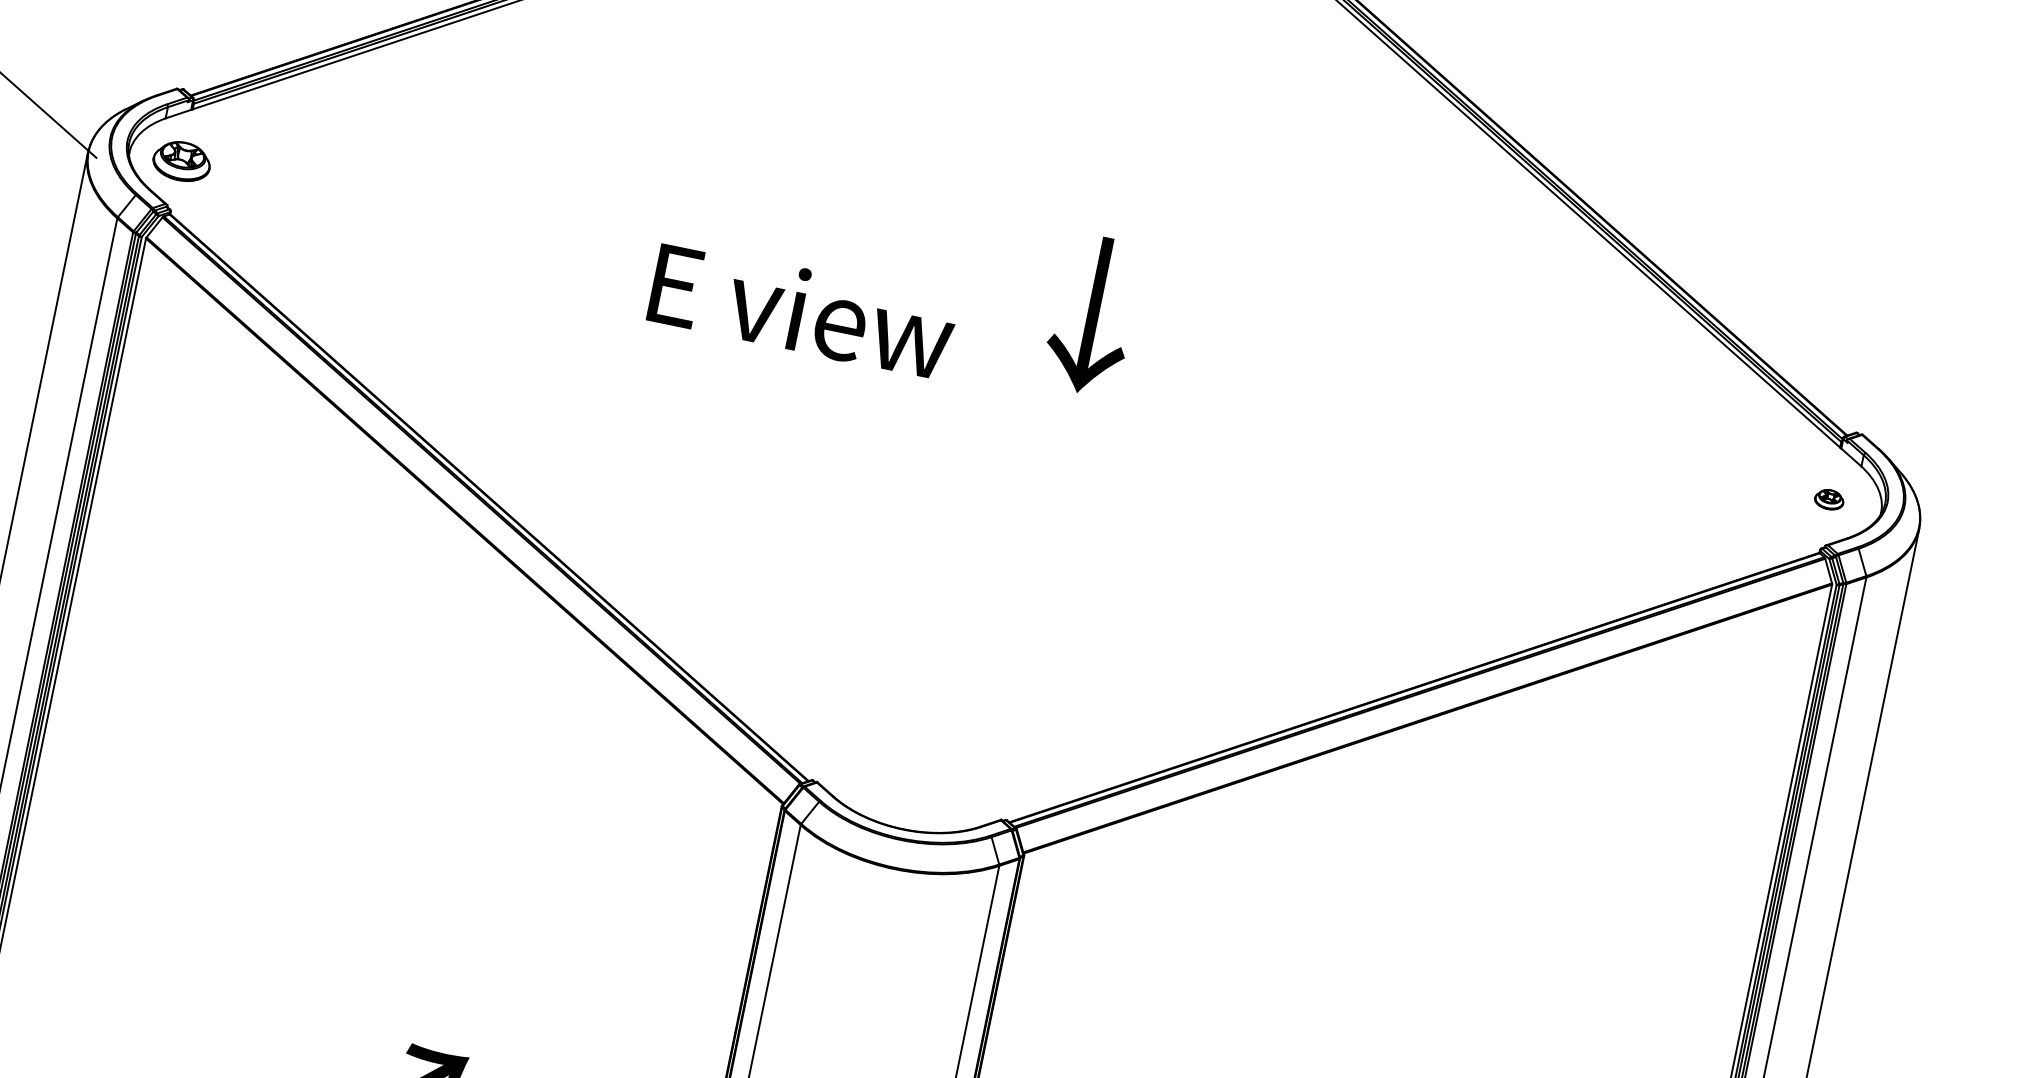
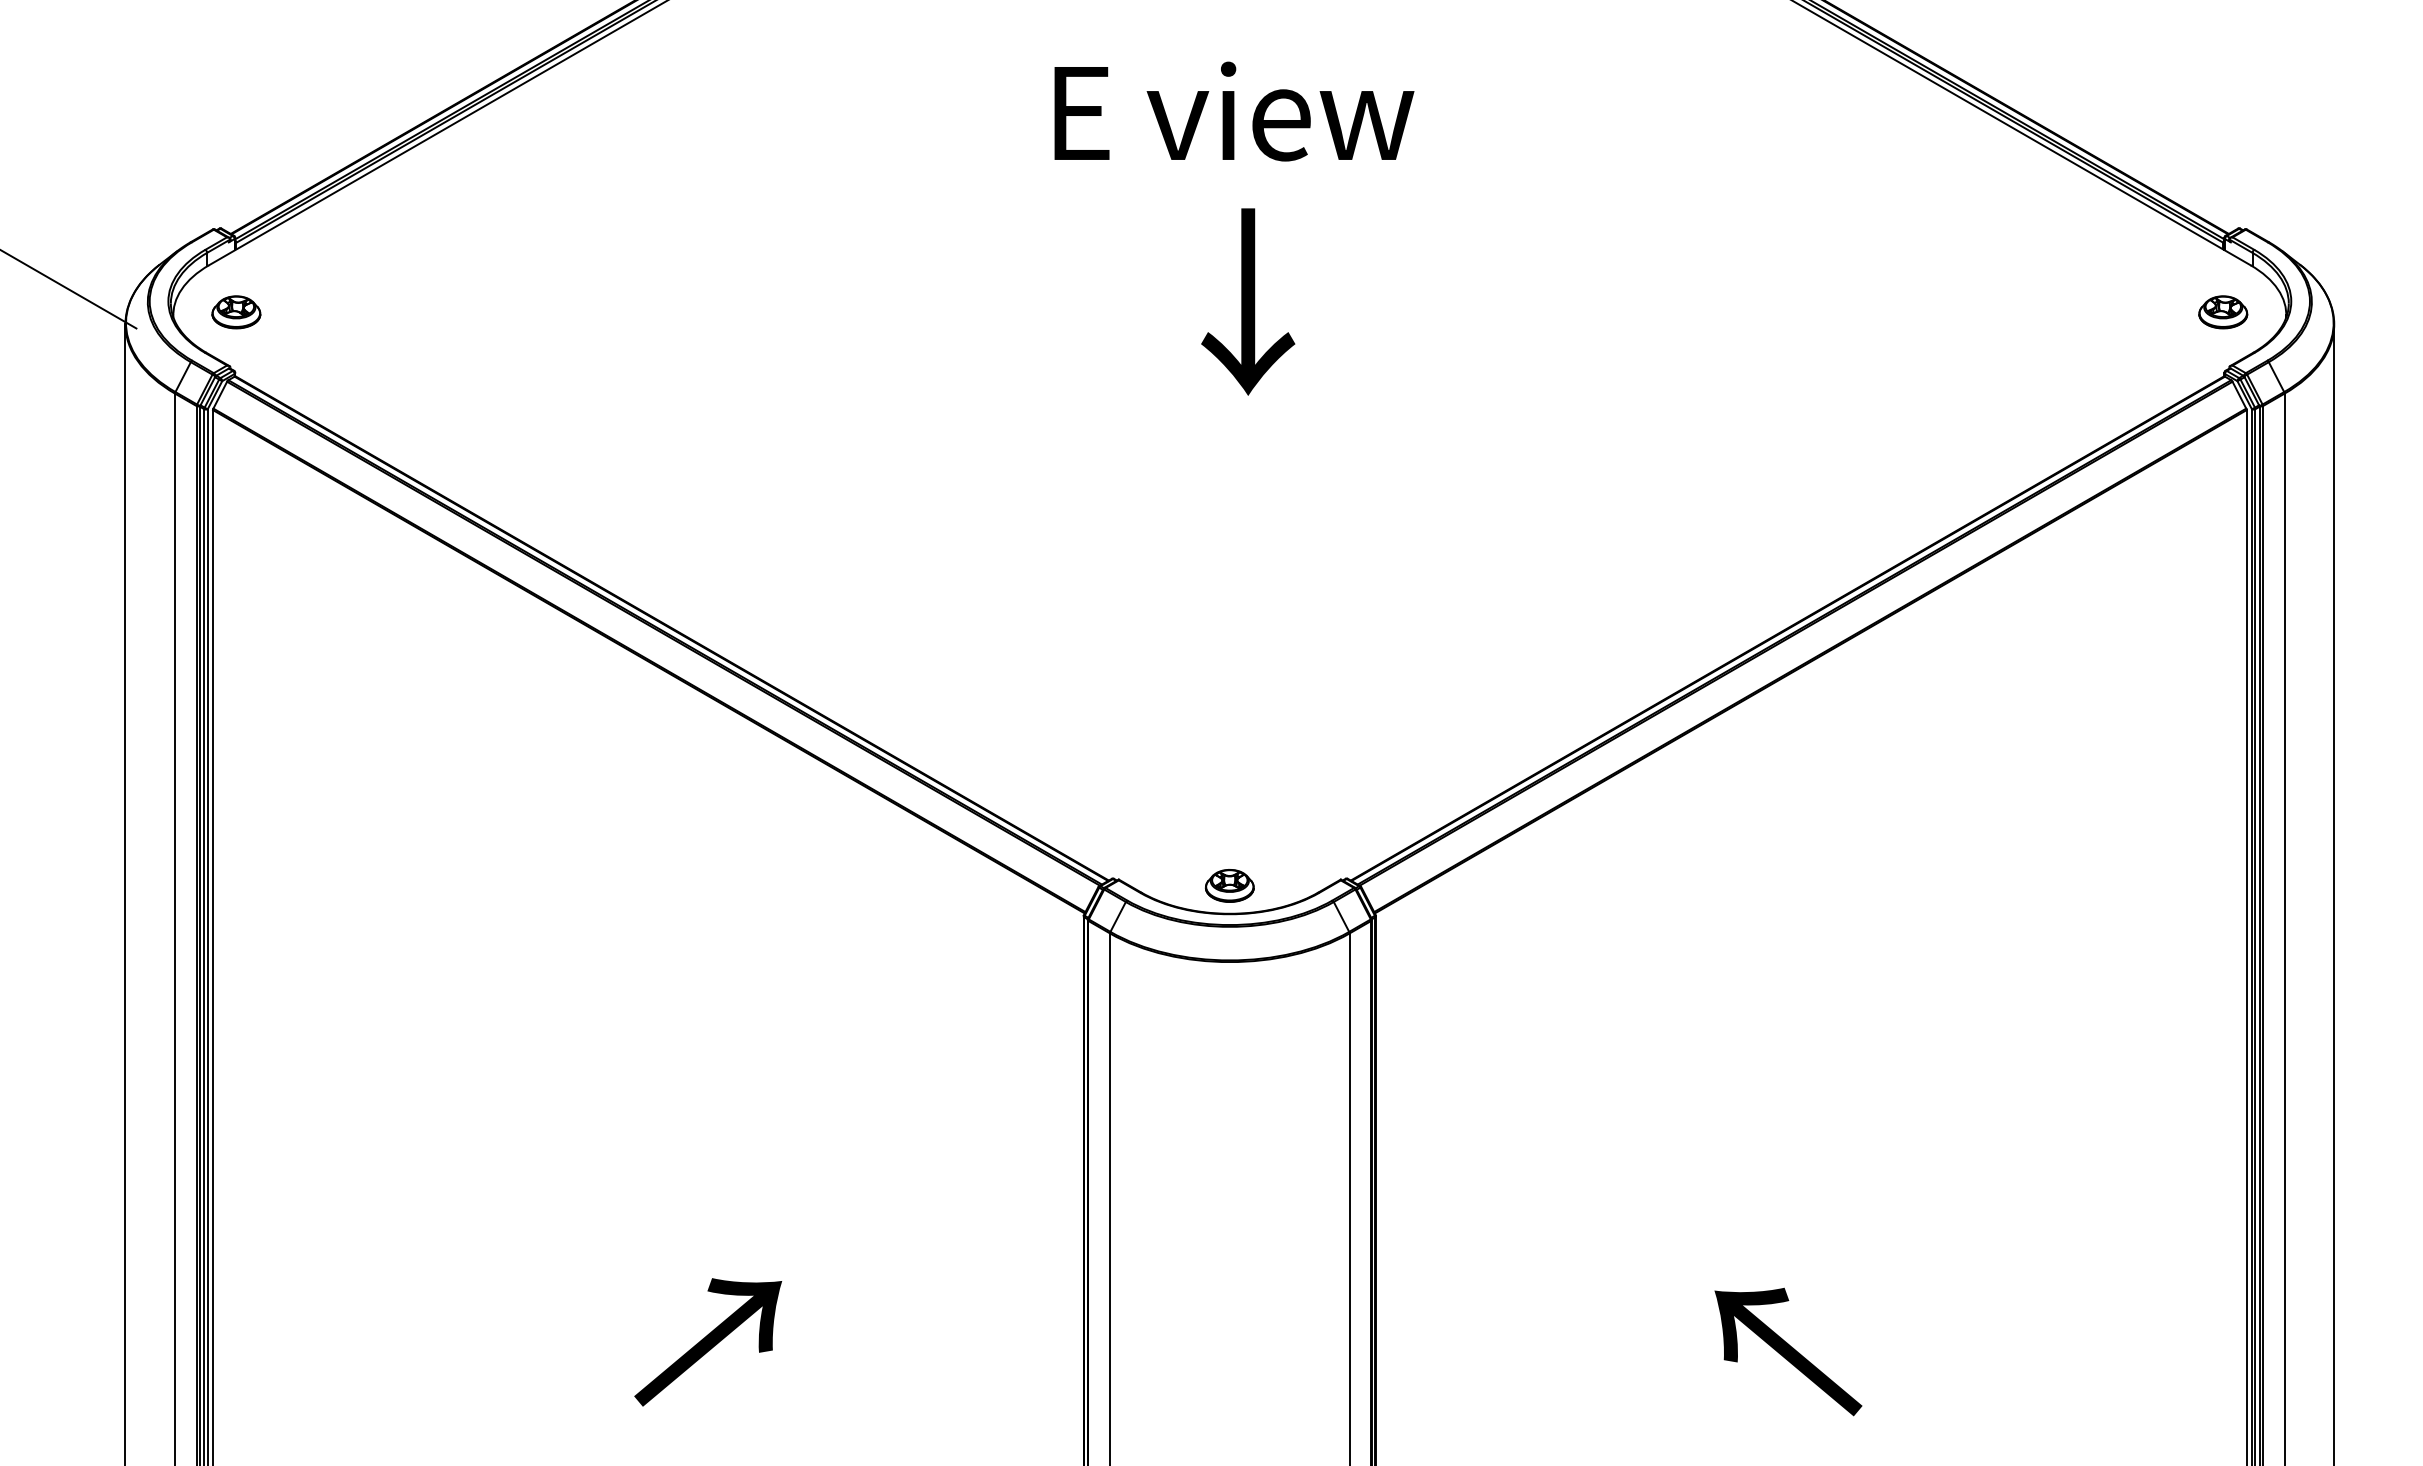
part: (182, 161) -> (236, 312), size x0.71
text: (802, 310) -> (1234, 111), moved
text: (1093, 314) -> (1248, 301), moved
part: (1829, 499) -> (2223, 312), size x1.43
part: (907, 805) -> (1229, 885), added

